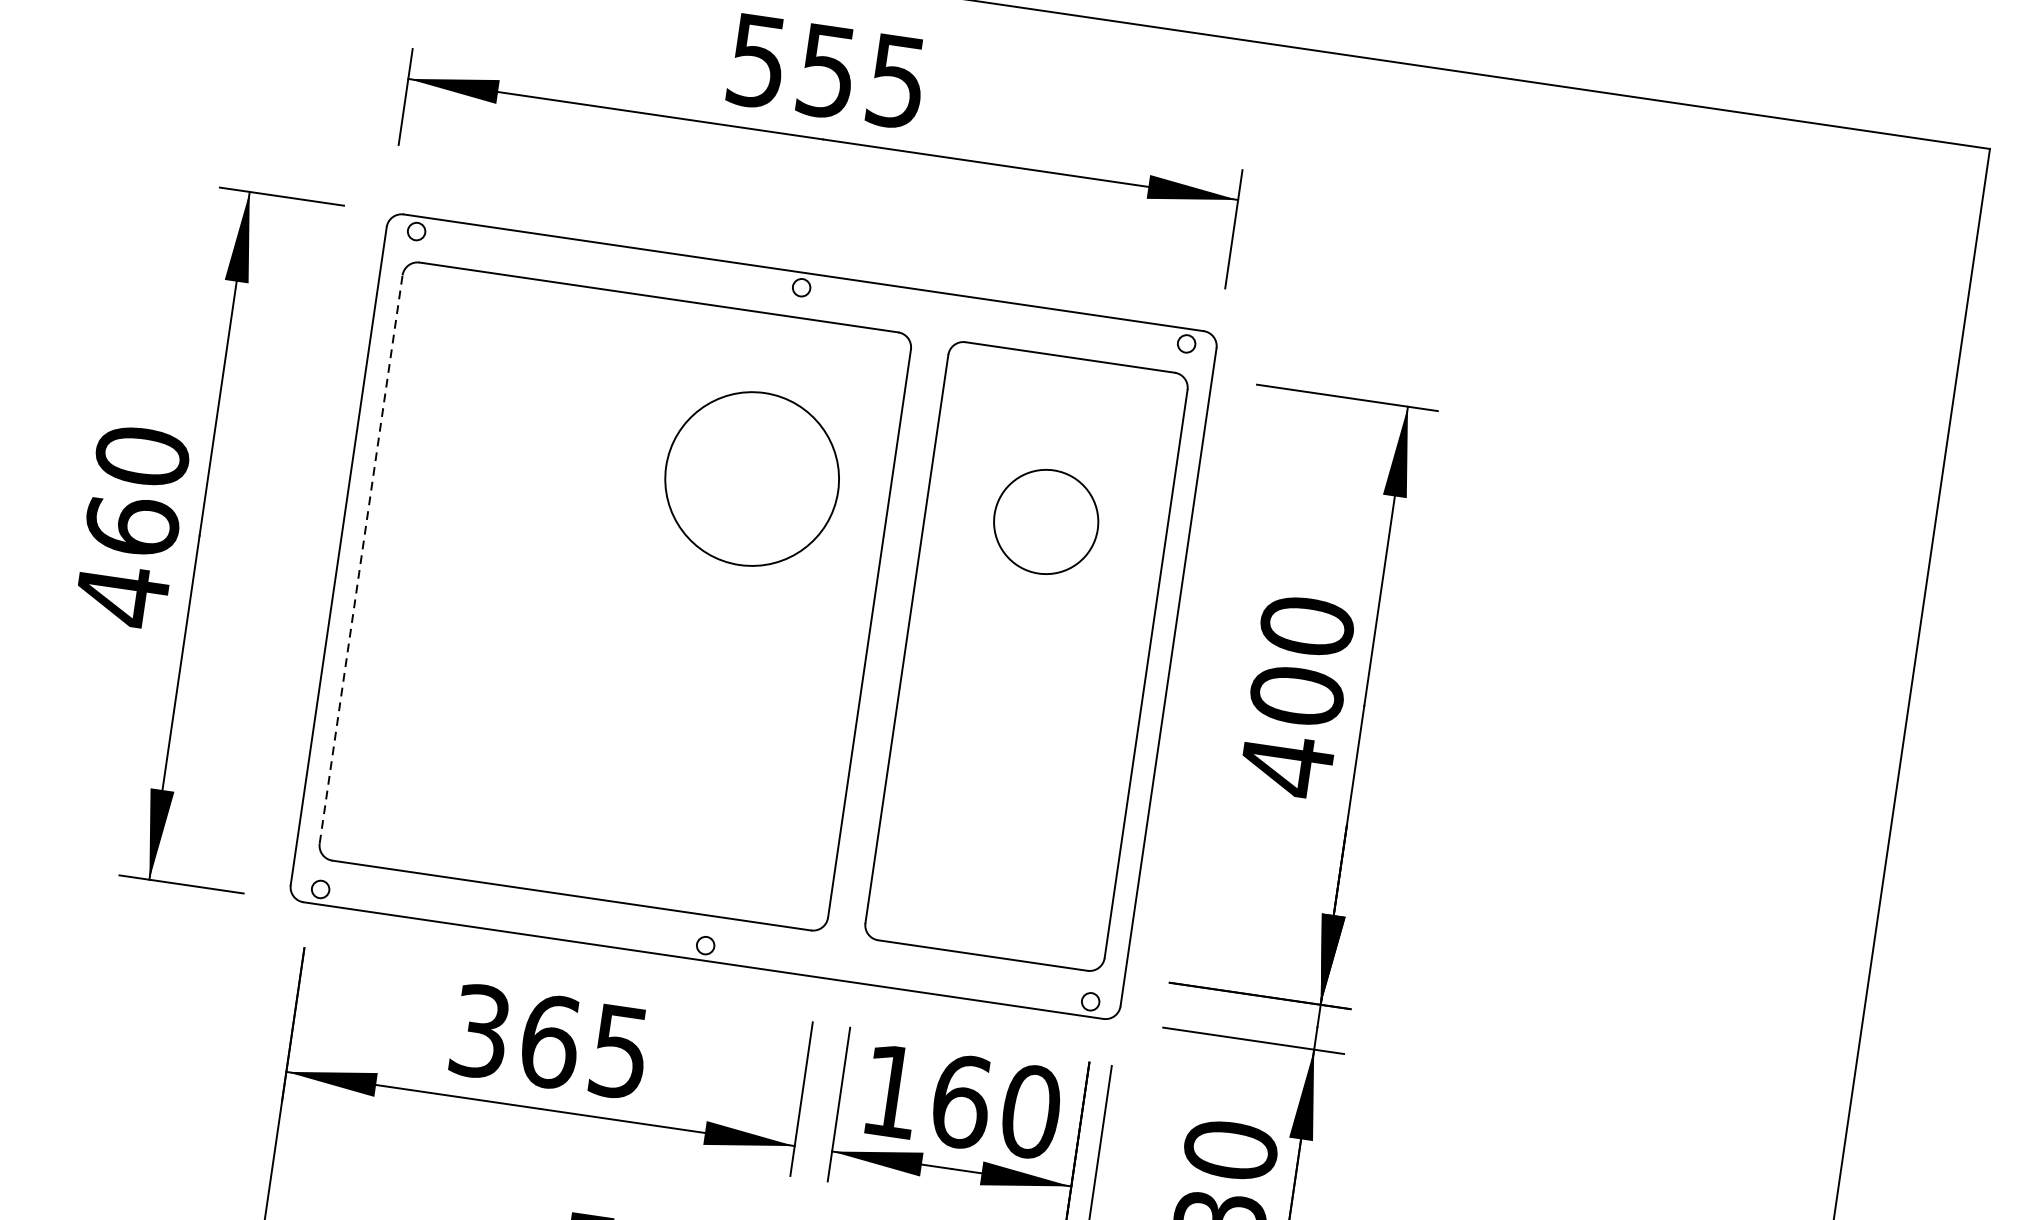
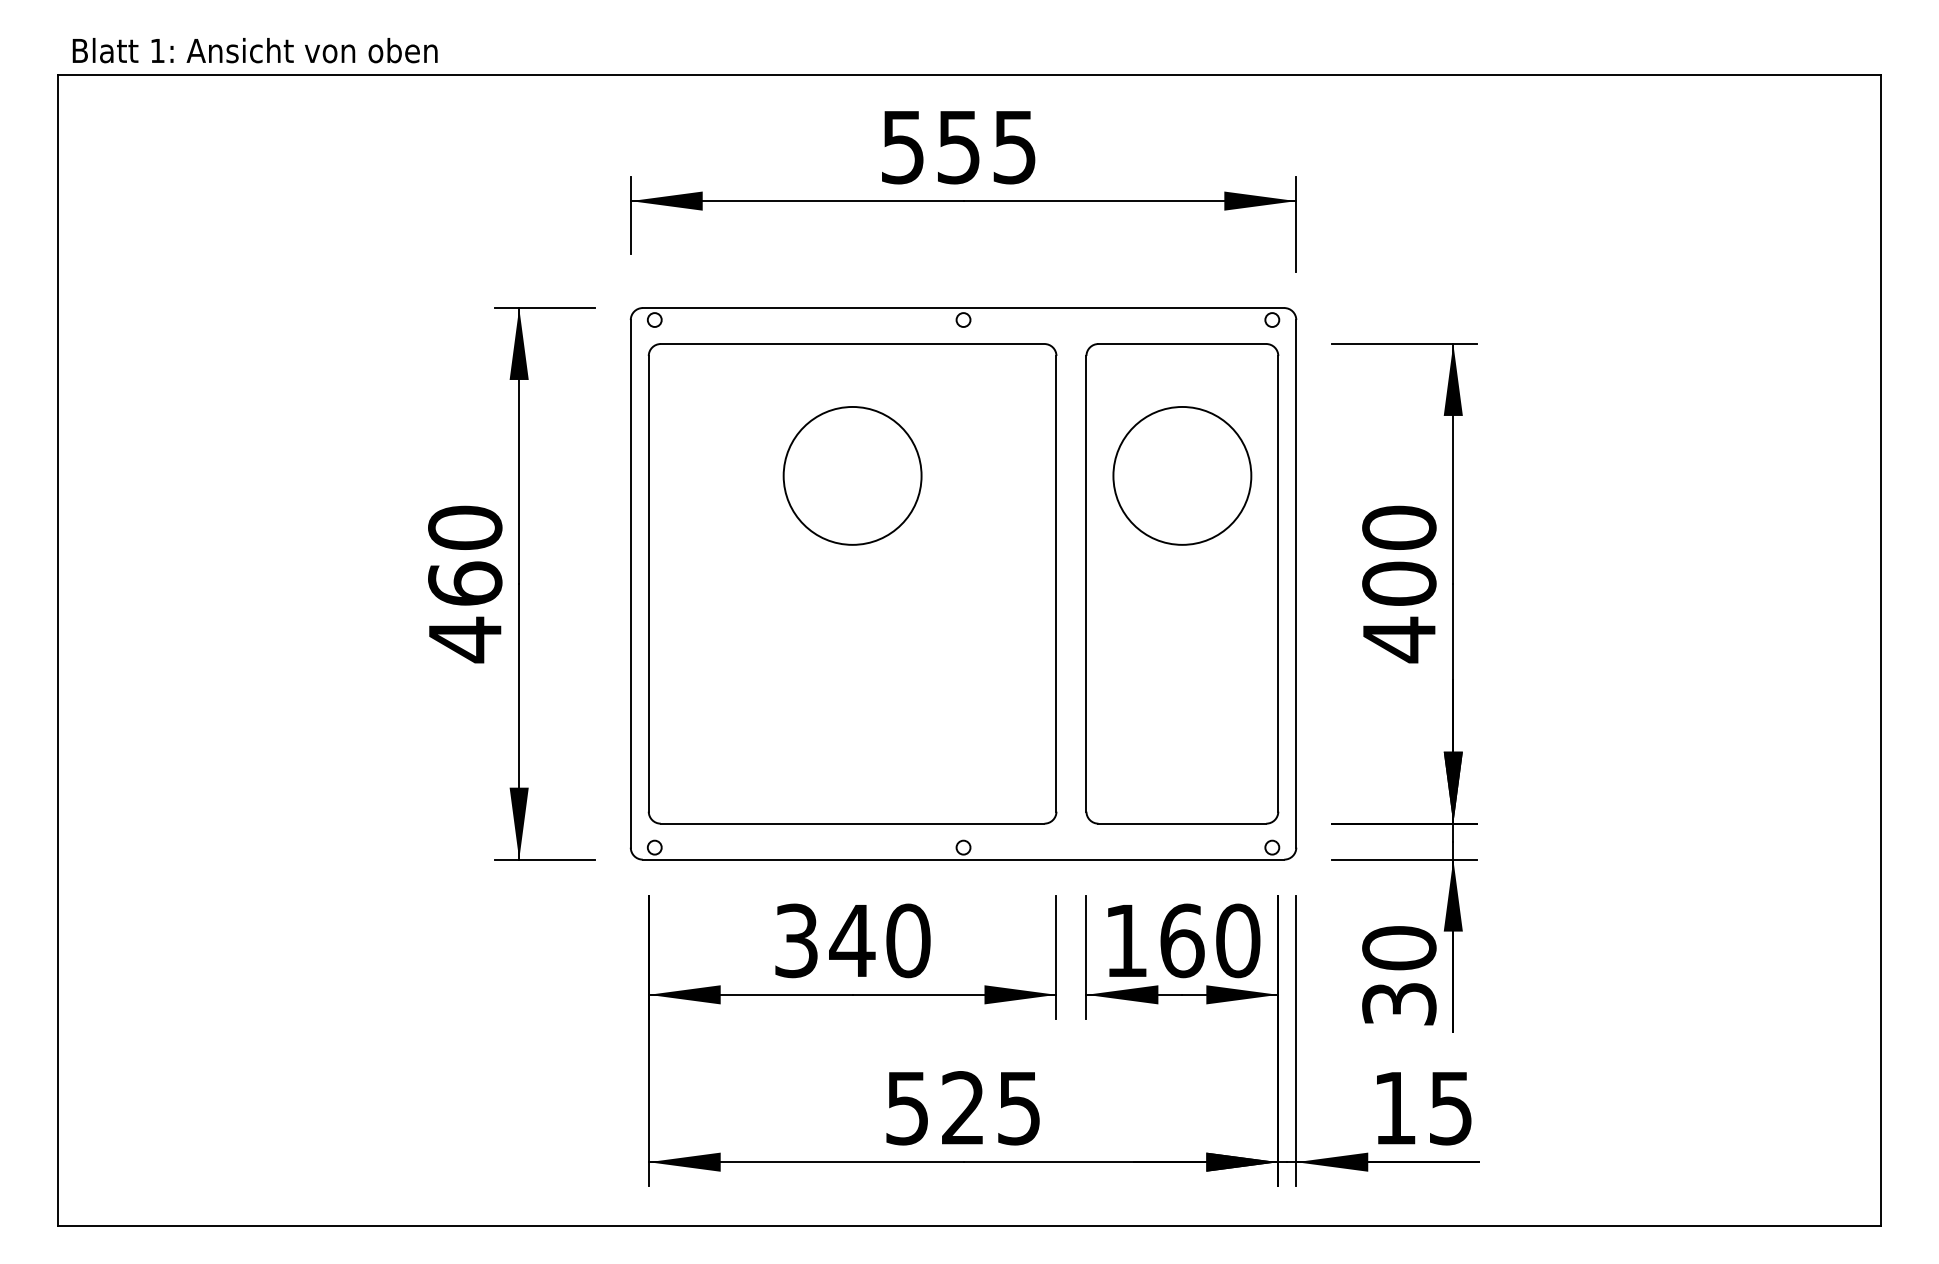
circle: (752, 478) -> (852, 475), moved
circle: (1046, 521) -> (1182, 475), size x1.67
line: (360, 558) -> (648, 583), dashed -> solid
text: (583, 1046) -> (879, 940), 365 -> 340

